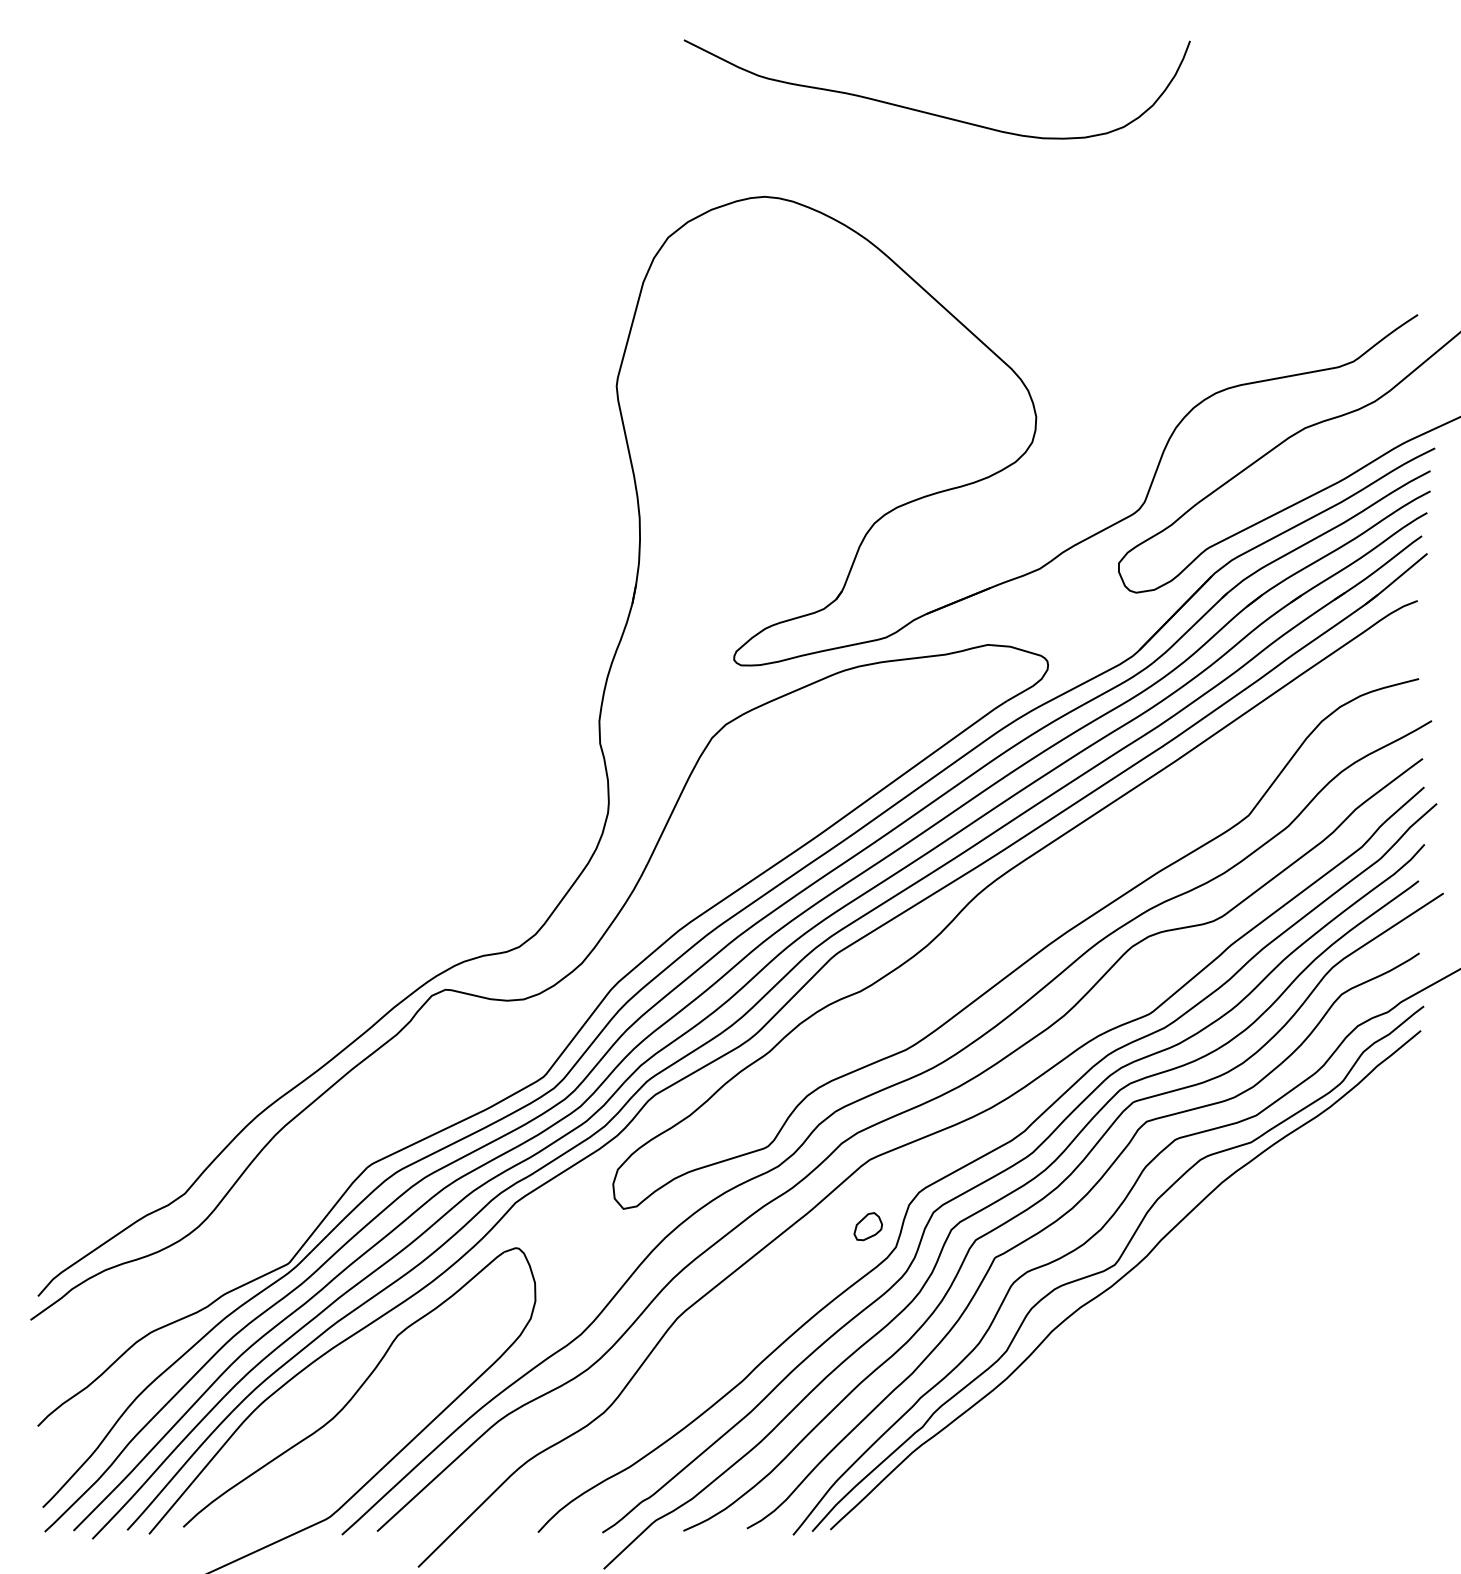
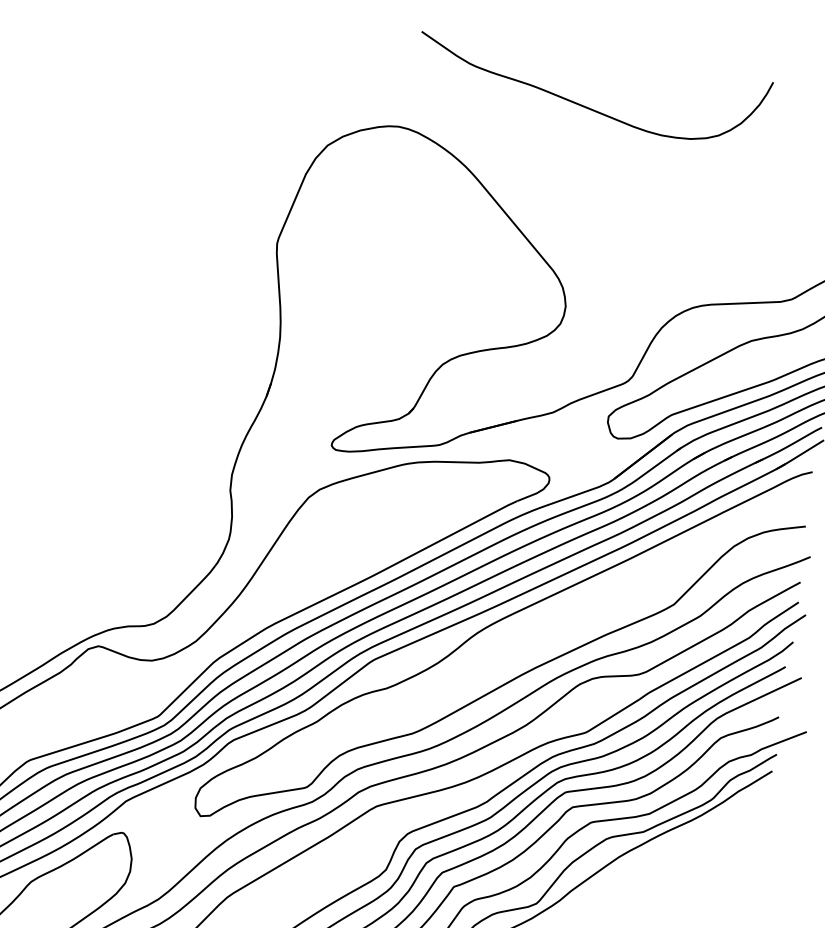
curve: (929, 112) -> (585, 106), moved
part: (867, 1226) -> (368, 852), removed

